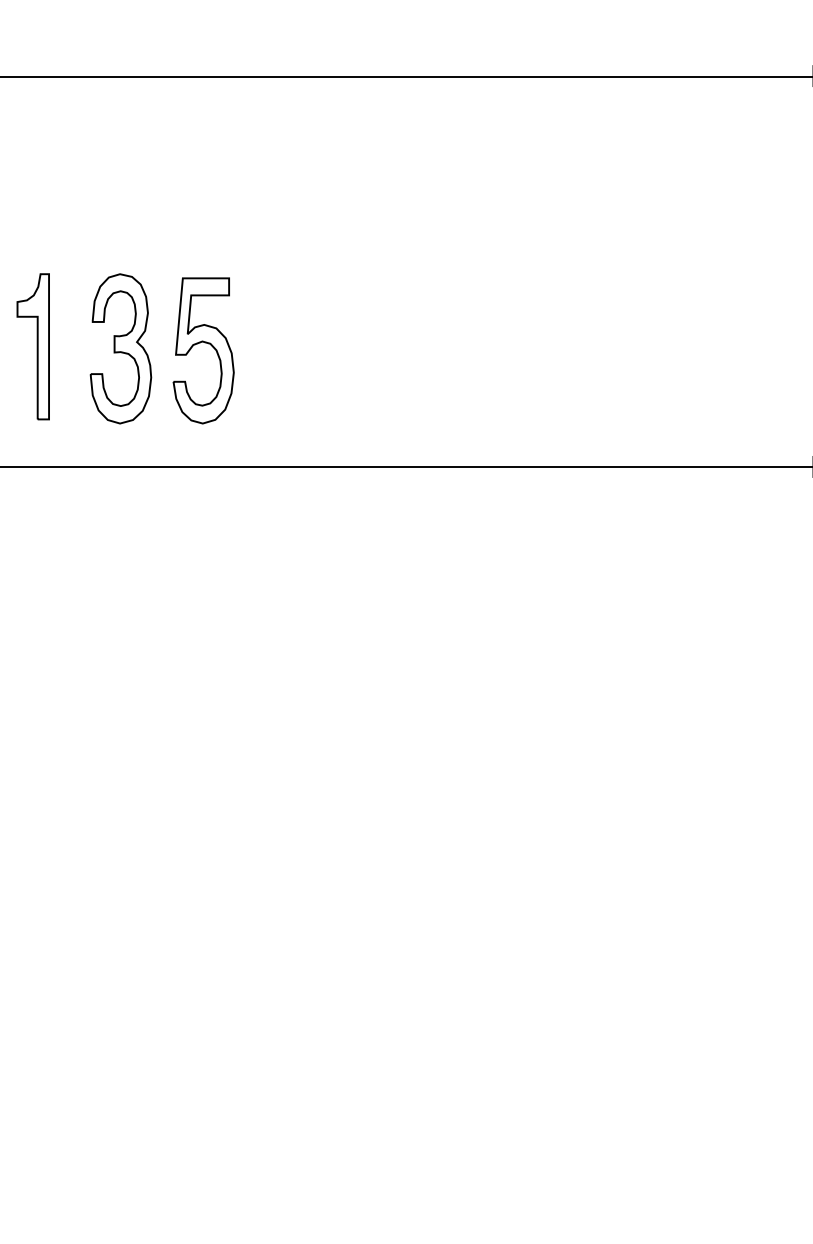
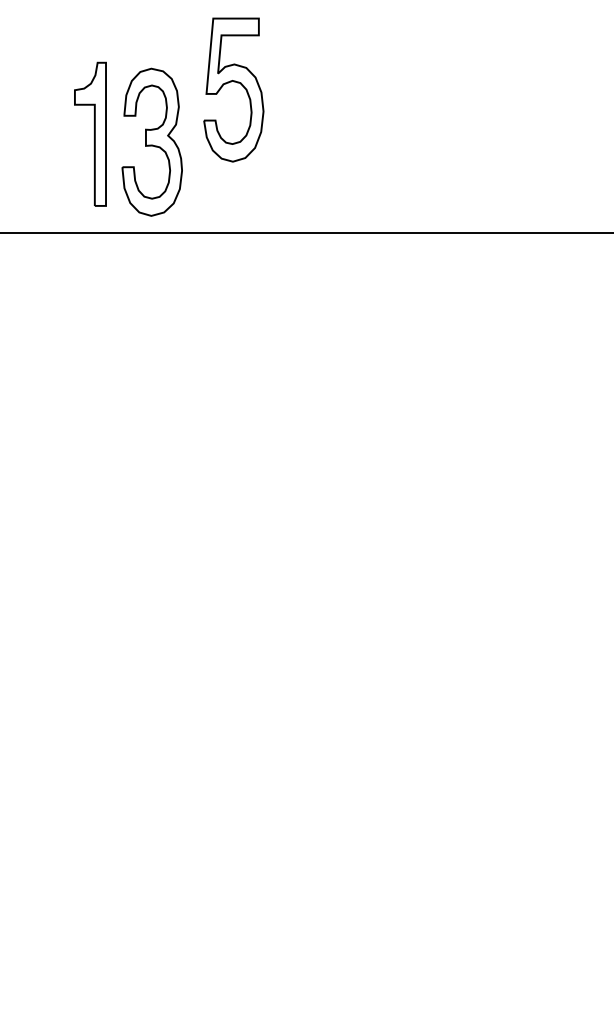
part: (205, 343) -> (235, 82), moved
part: (32, 346) -> (89, 134), moved
part: (120, 348) -> (151, 141), moved

